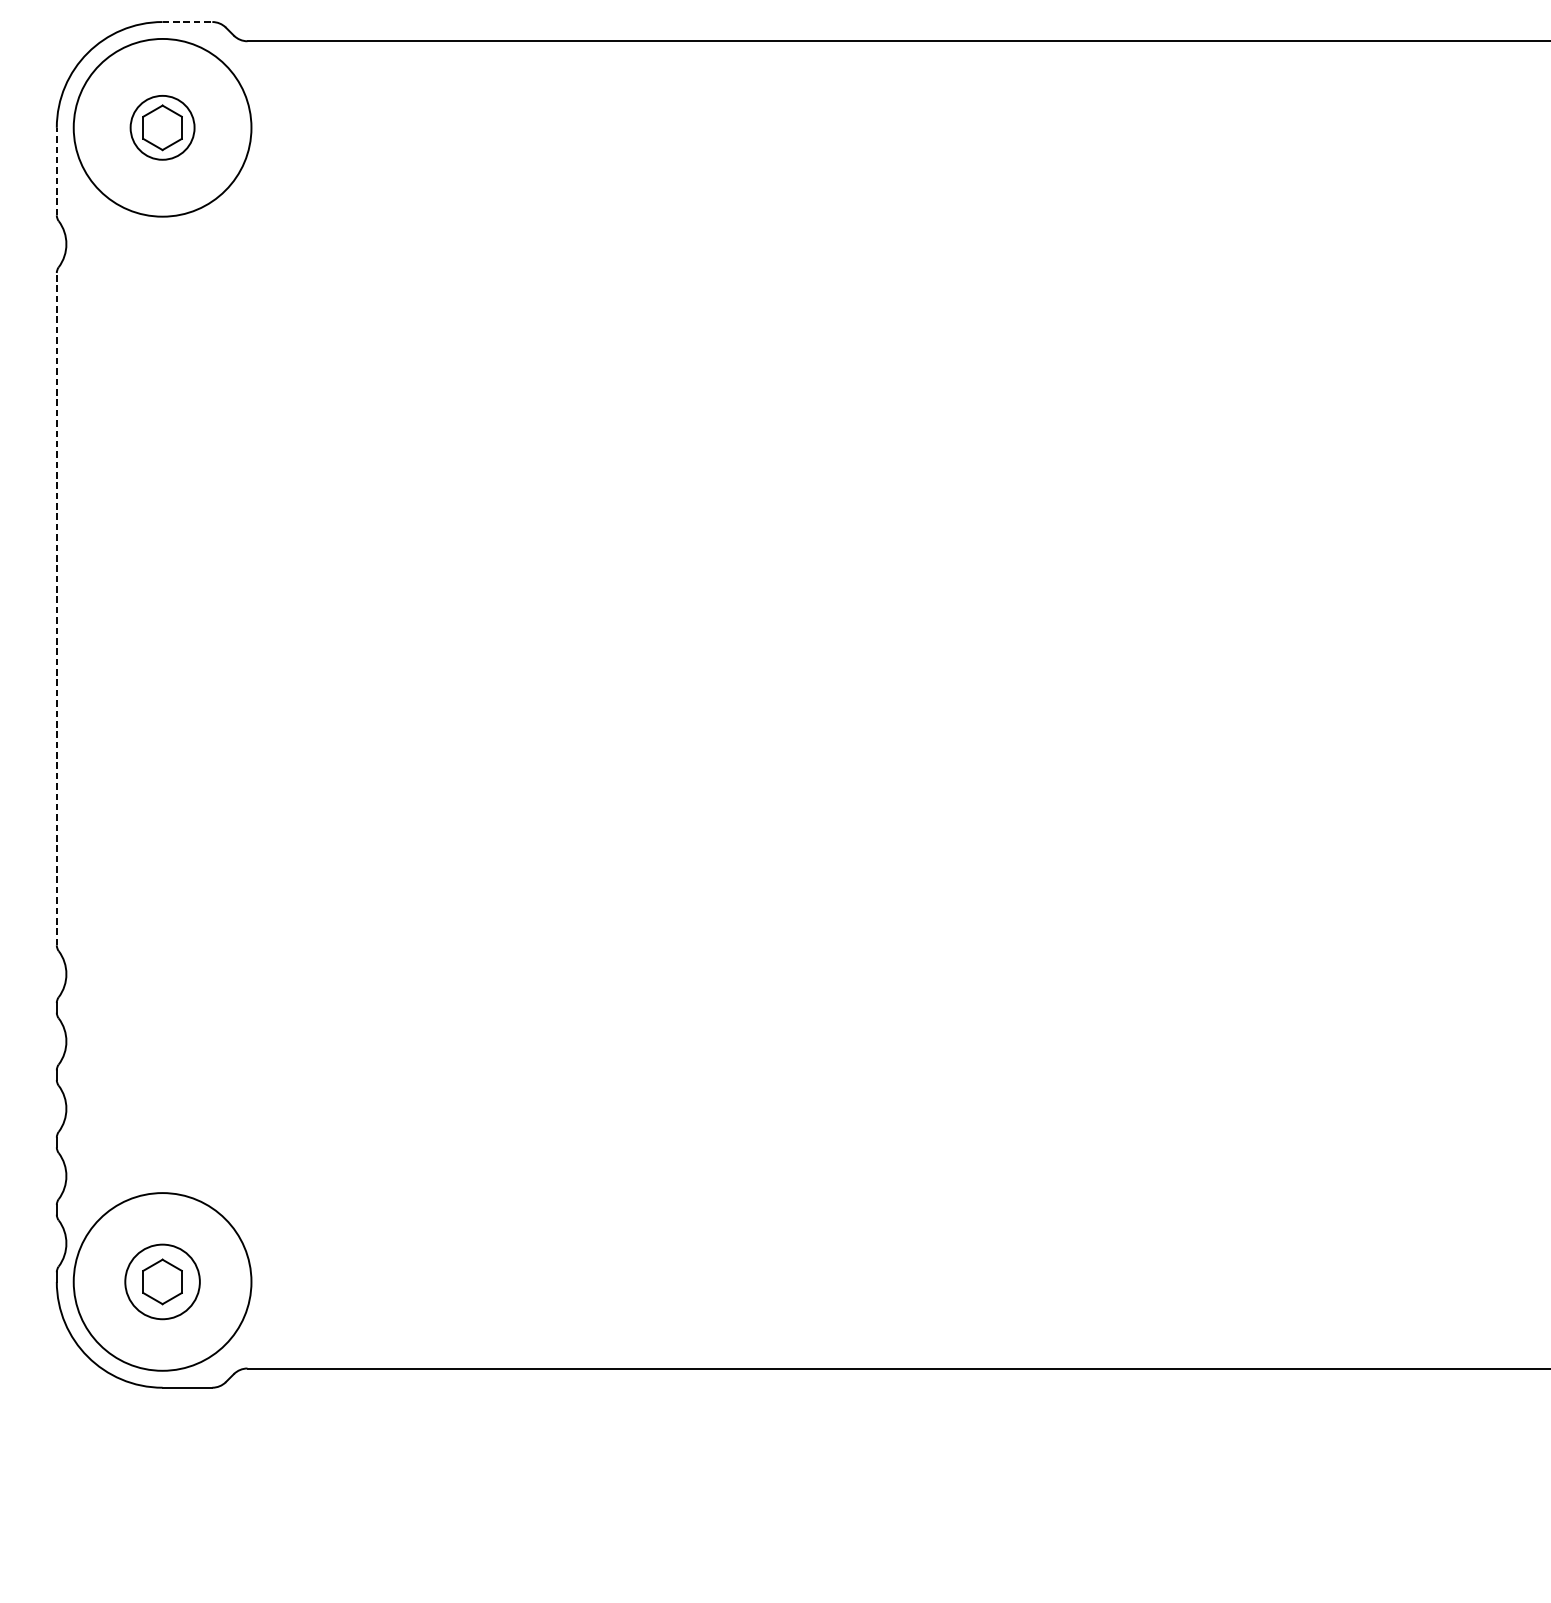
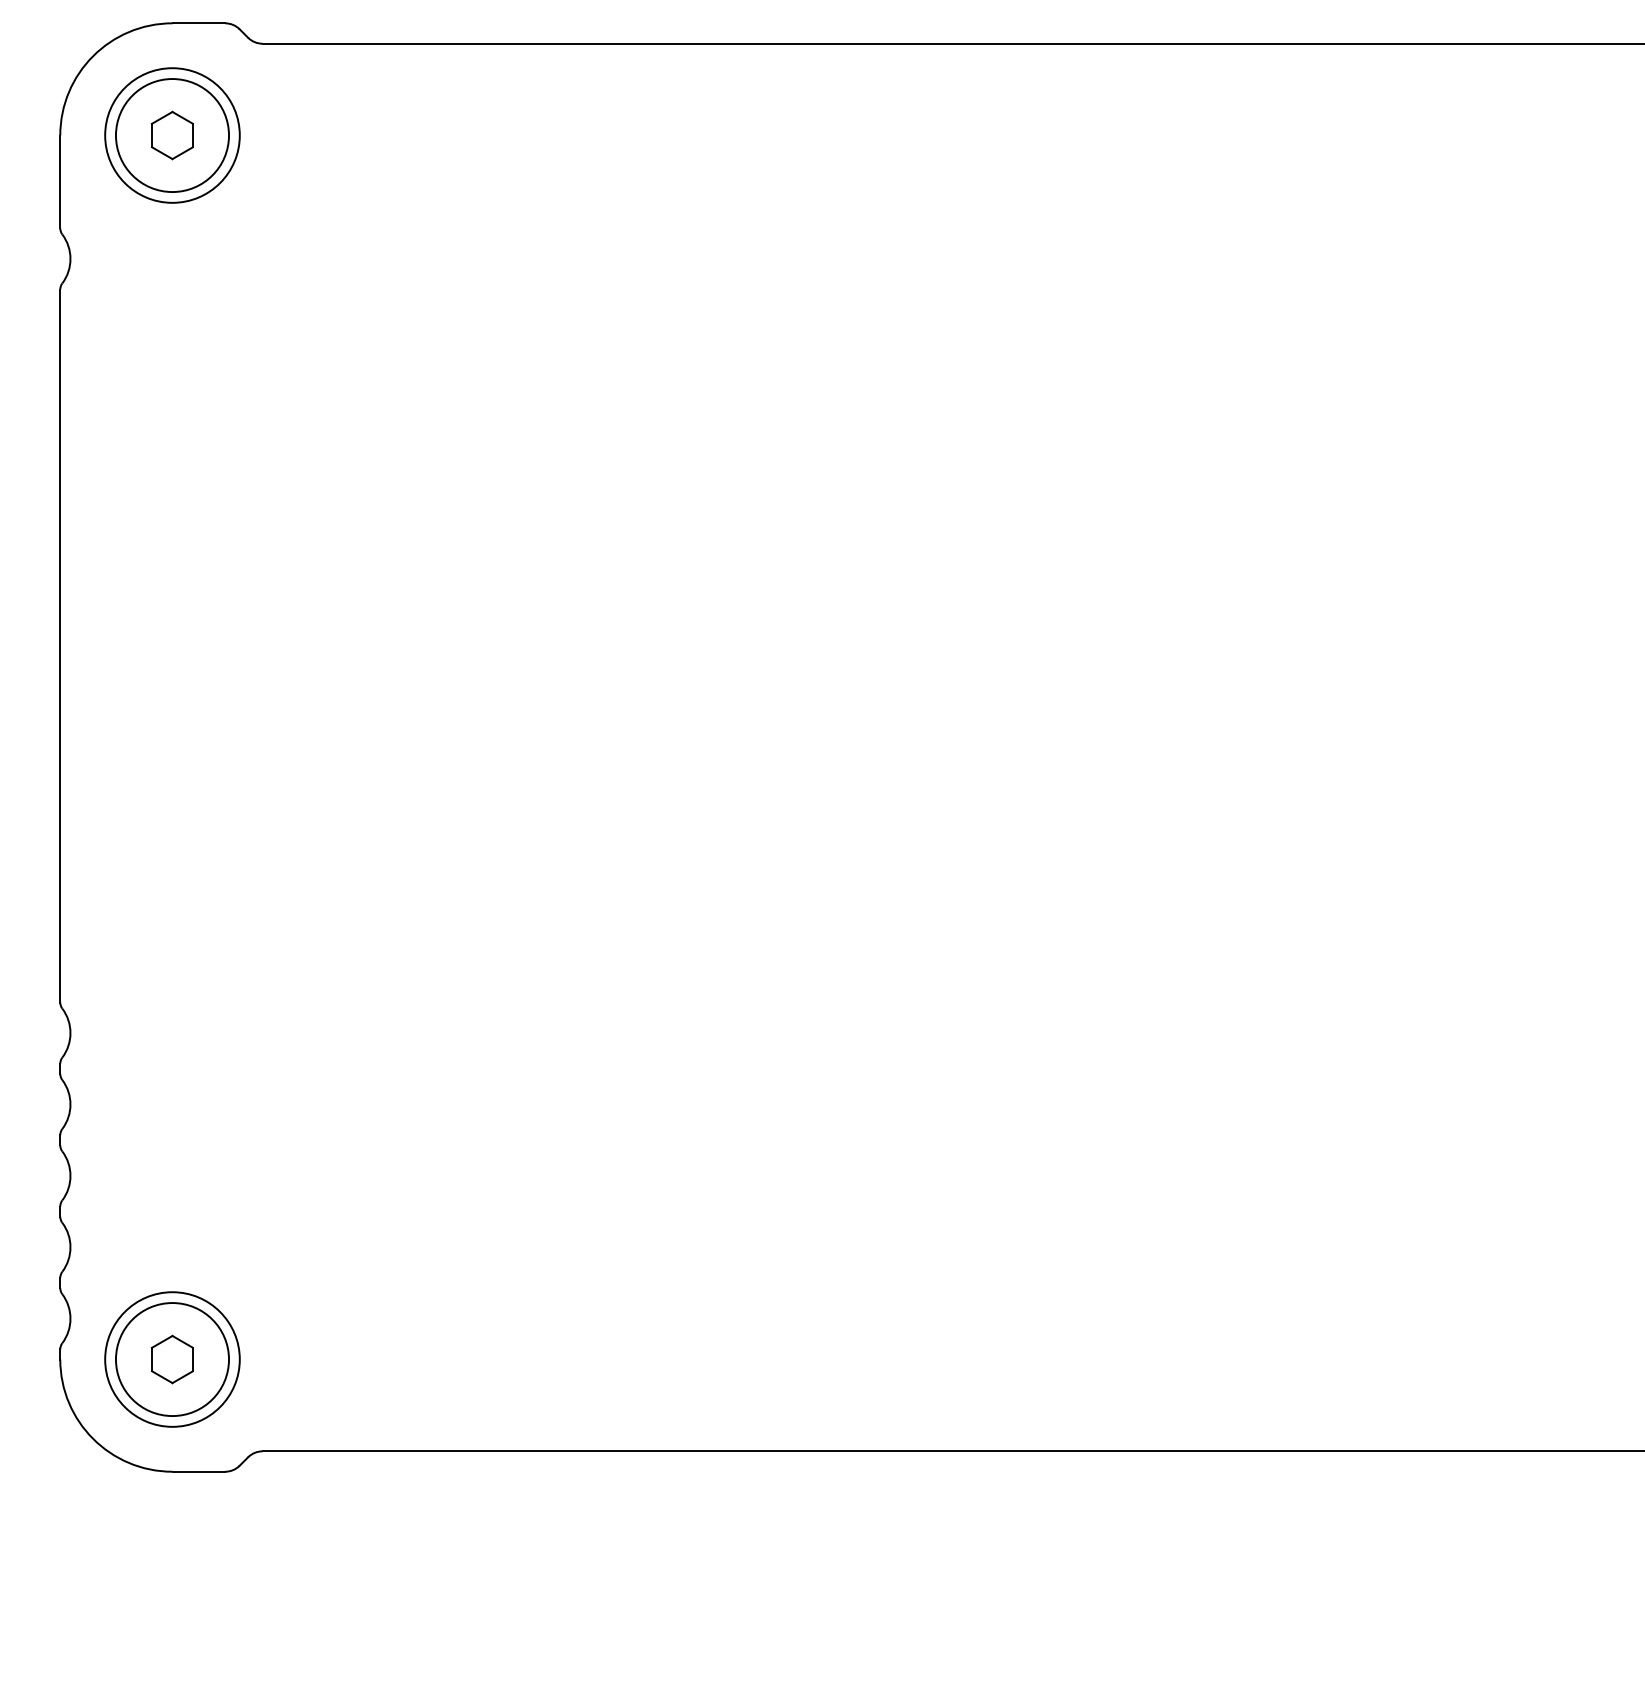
line: (188, 22) -> (199, 23), dashed -> solid
circle: (162, 127) -> (172, 135), size x0.71
circle: (162, 127) -> (172, 135), size x1.67
line: (57, 171) -> (60, 181), dashed -> solid
line: (57, 608) -> (60, 645), dashed -> solid
circle: (162, 1281) -> (172, 1359), size x0.71
circle: (162, 1281) -> (172, 1359), size x1.43

